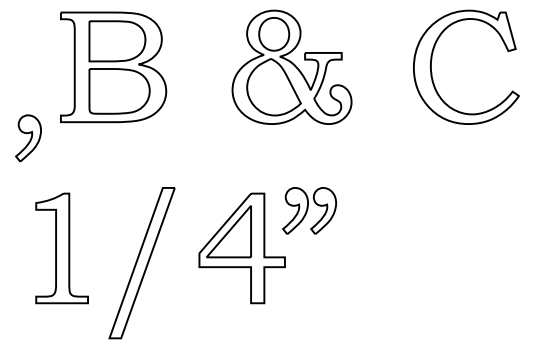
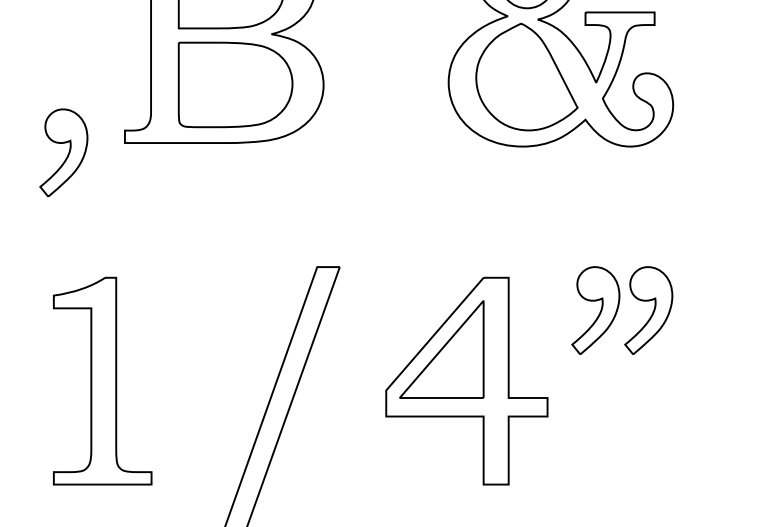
part: (28, 137) -> (63, 151), moved
part: (309, 210) -> (622, 309), moved
part: (61, 248) -> (101, 381), moved

